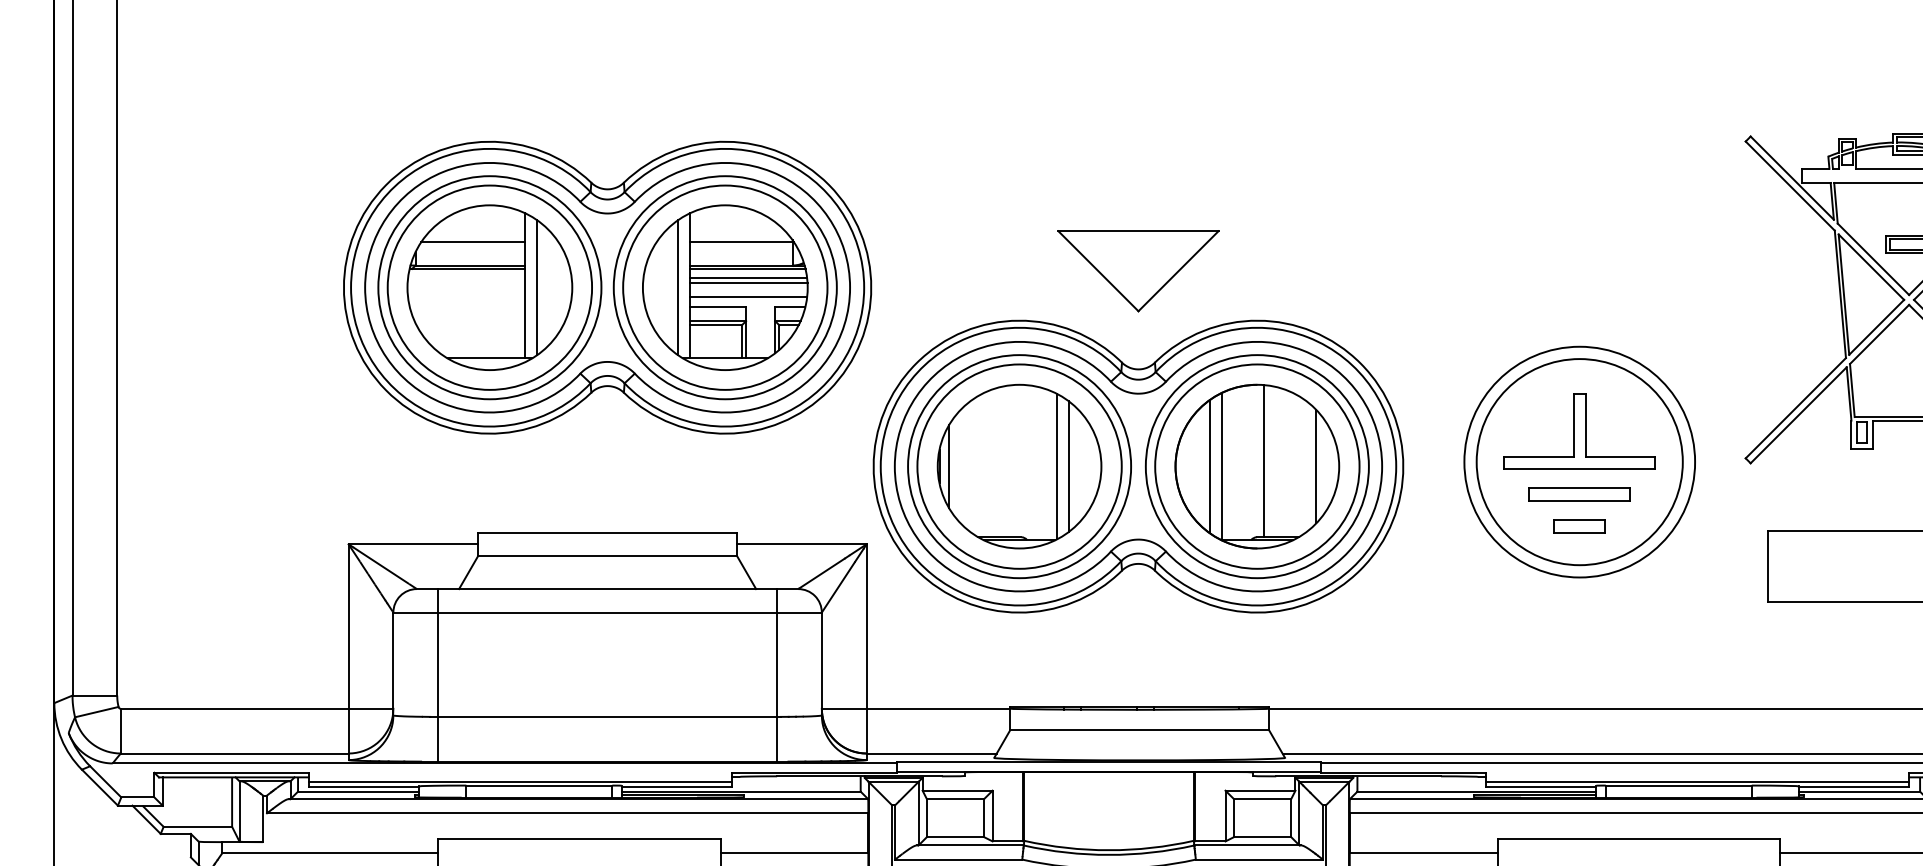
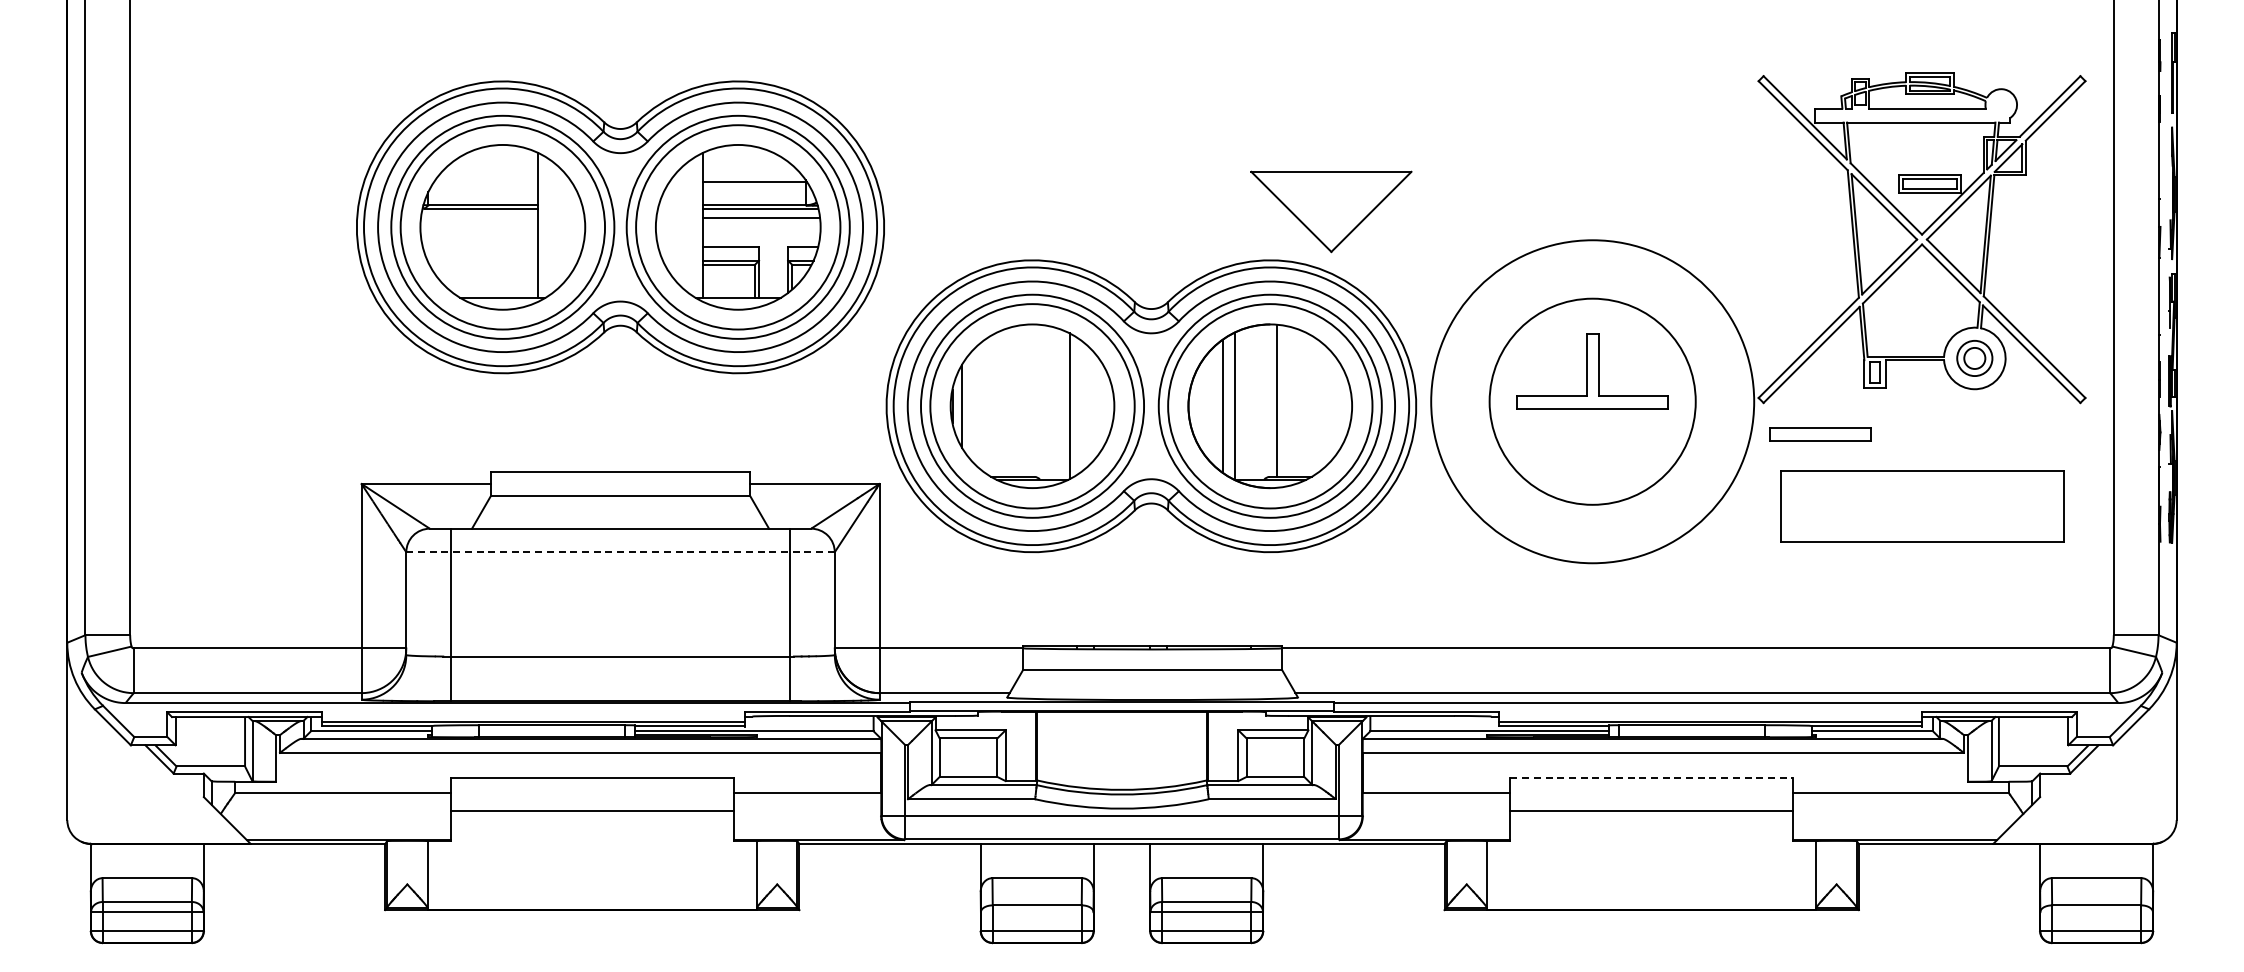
line: (473, 241) -> (486, 181), removed
part: (1138, 270) -> (1331, 211), moved
line: (748, 282) -> (761, 222), removed
line: (536, 286) -> (549, 226), removed
line: (678, 286) -> (691, 226), removed
line: (748, 296) -> (761, 236), removed
circle: (1579, 461) -> (1592, 401), size x1.4
line: (1068, 465) -> (1081, 405), removed
line: (1316, 466) -> (1329, 406), removed
part: (1579, 494) -> (1820, 434), moved
part: (1579, 525) -> (1592, 465), removed
line: (608, 612) -> (621, 552), solid -> dashed
line: (1639, 838) -> (1652, 778), solid -> dashed

